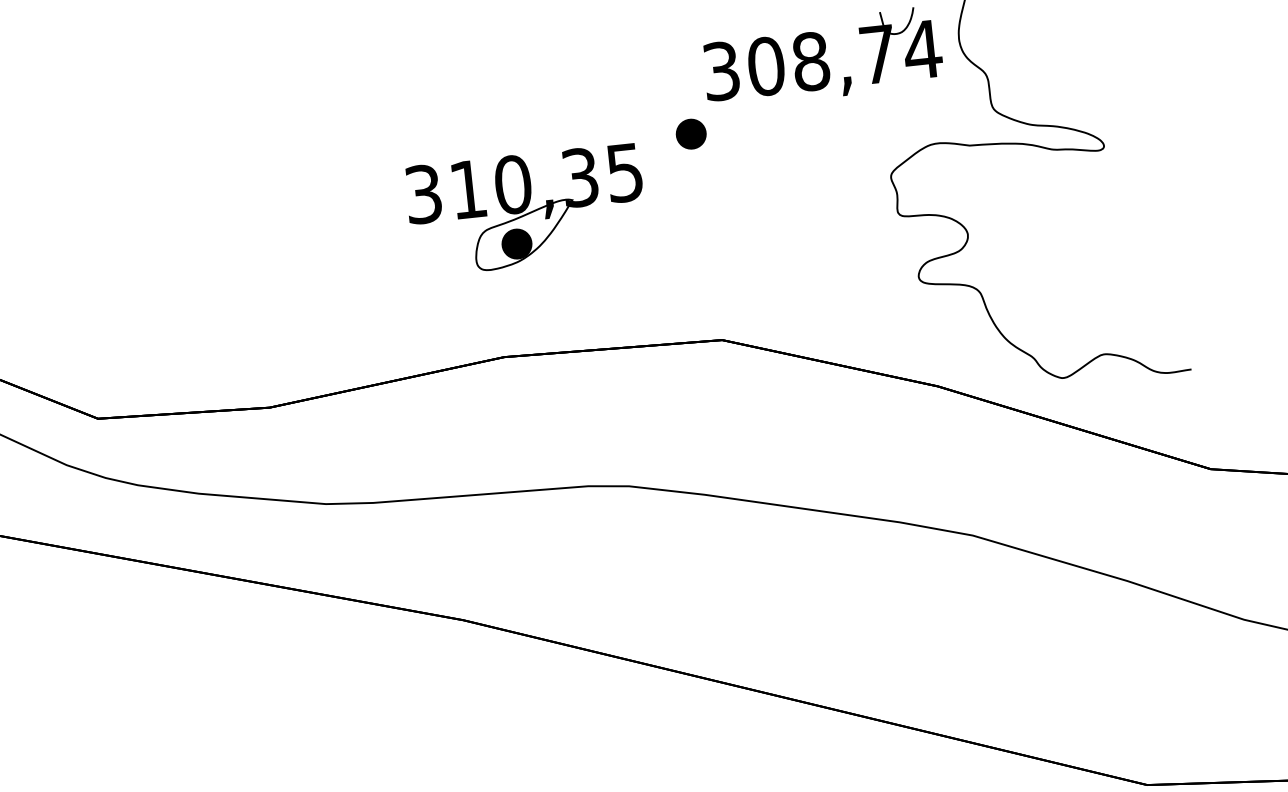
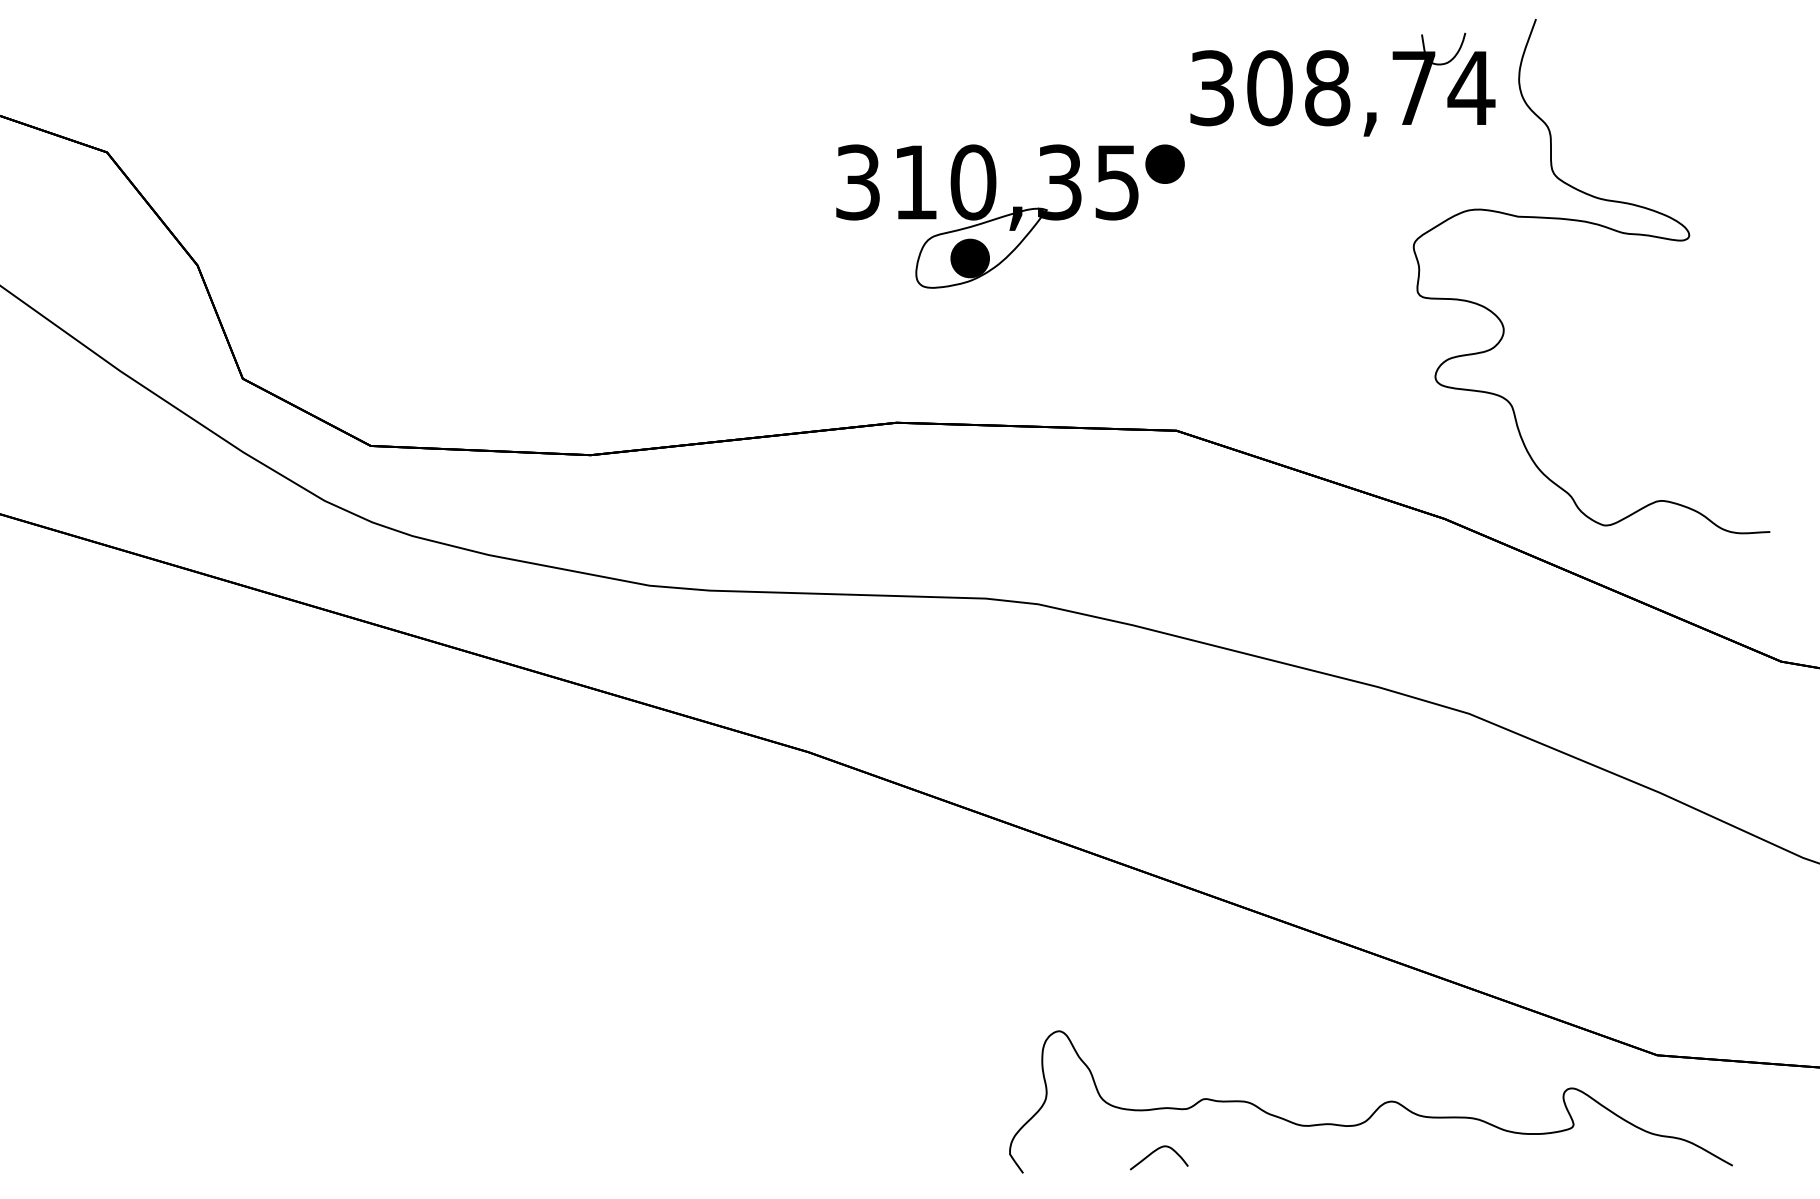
part: (526, 210) -> (987, 216), moved

